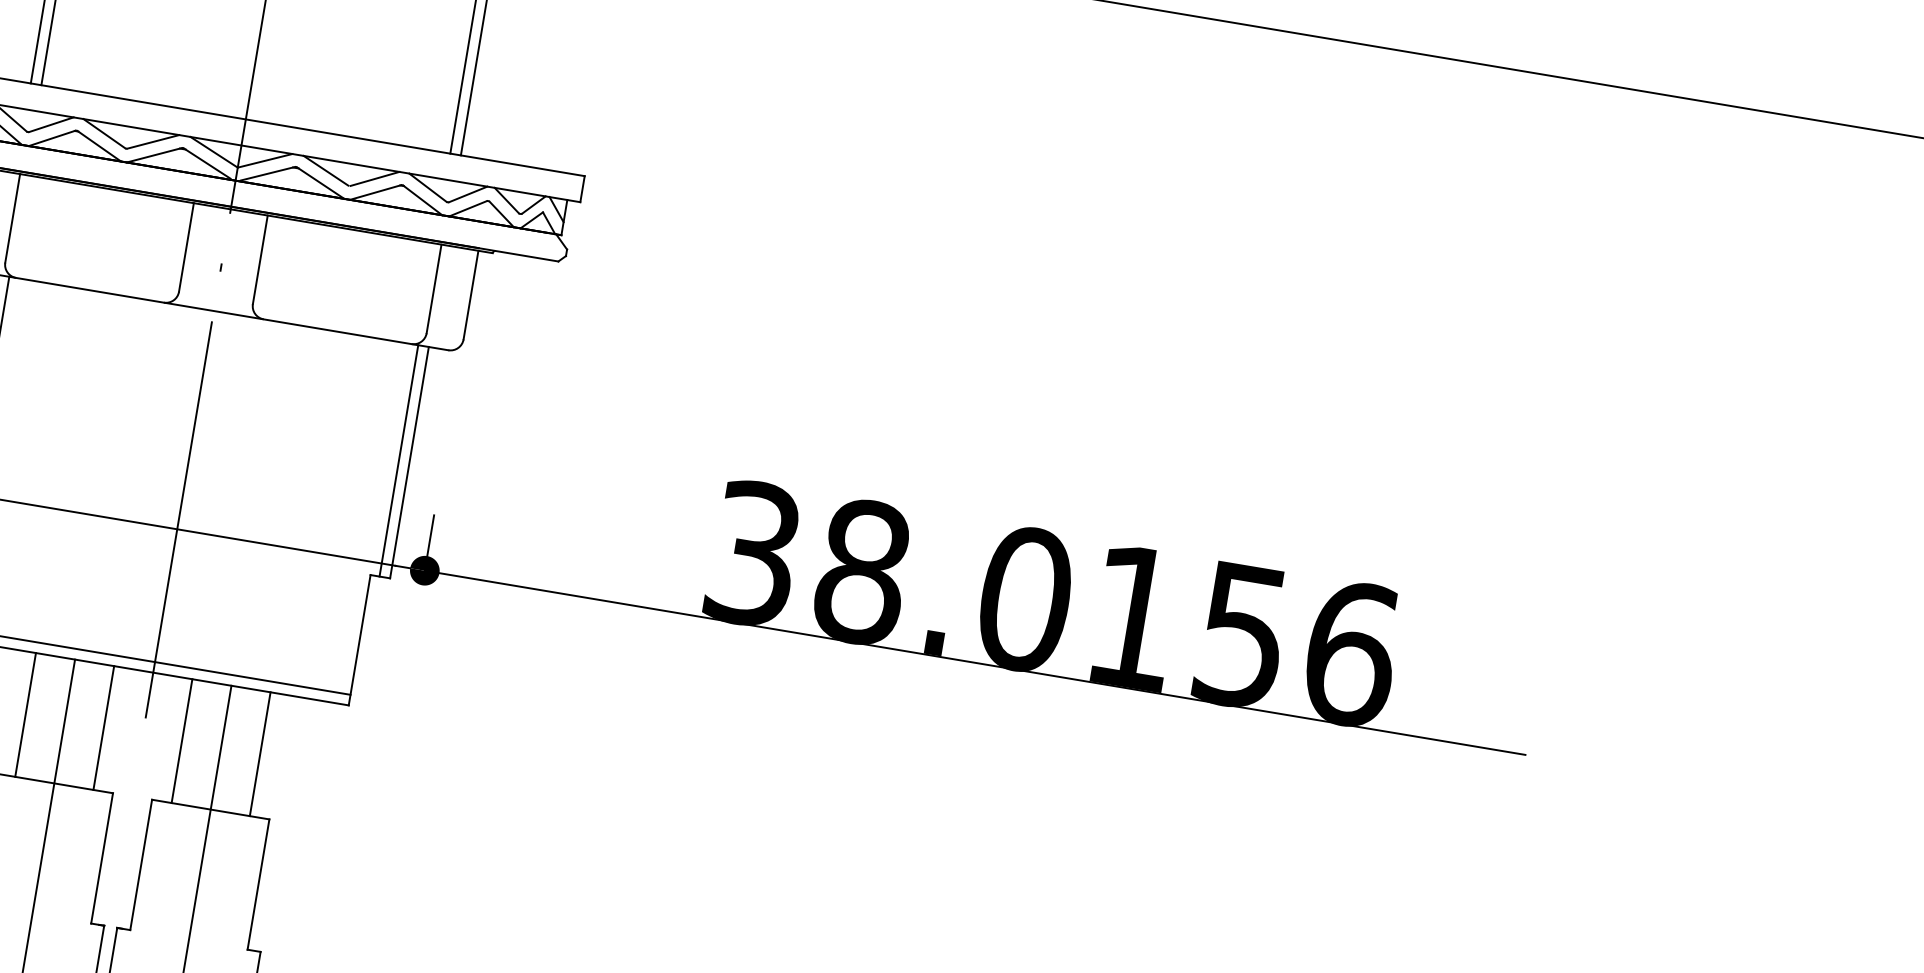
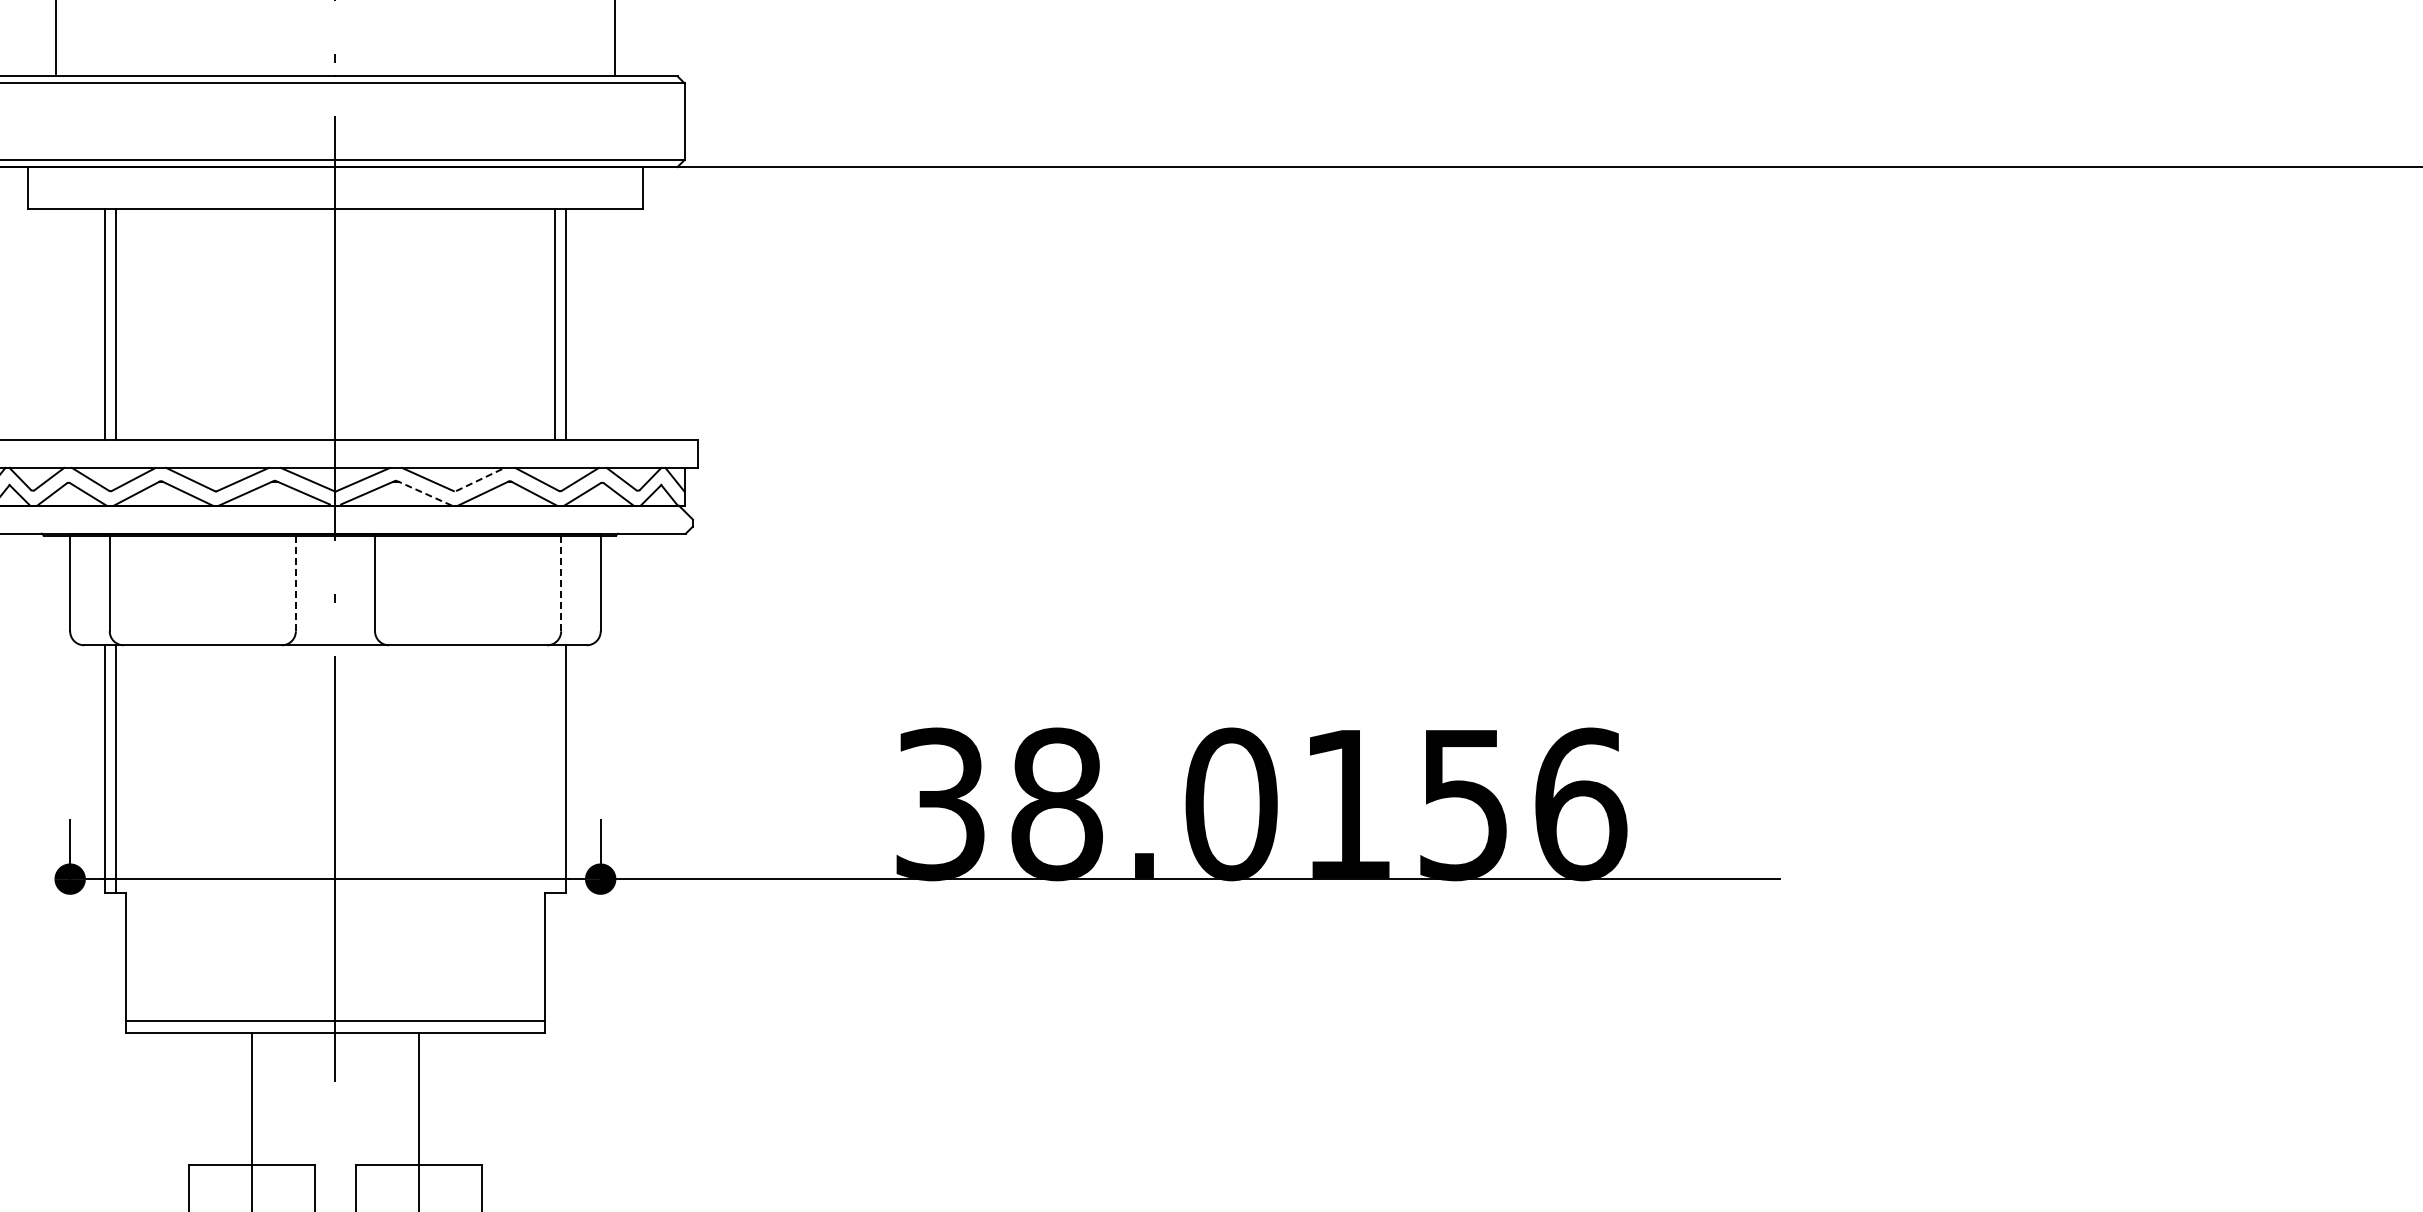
line: (375, 178) -> (480, 479), solid -> dashed
line: (320, 183) -> (424, 493), solid -> dashed
line: (185, 248) -> (295, 584), solid -> dashed
line: (434, 289) -> (561, 584), solid -> dashed
line: (398, 461) -> (554, 769), removed
line: (25, 714) -> (209, 1098), removed
line: (103, 727) -> (293, 1098), removed
line: (182, 740) -> (377, 1098), removed
line: (260, 753) -> (461, 1098), removed

